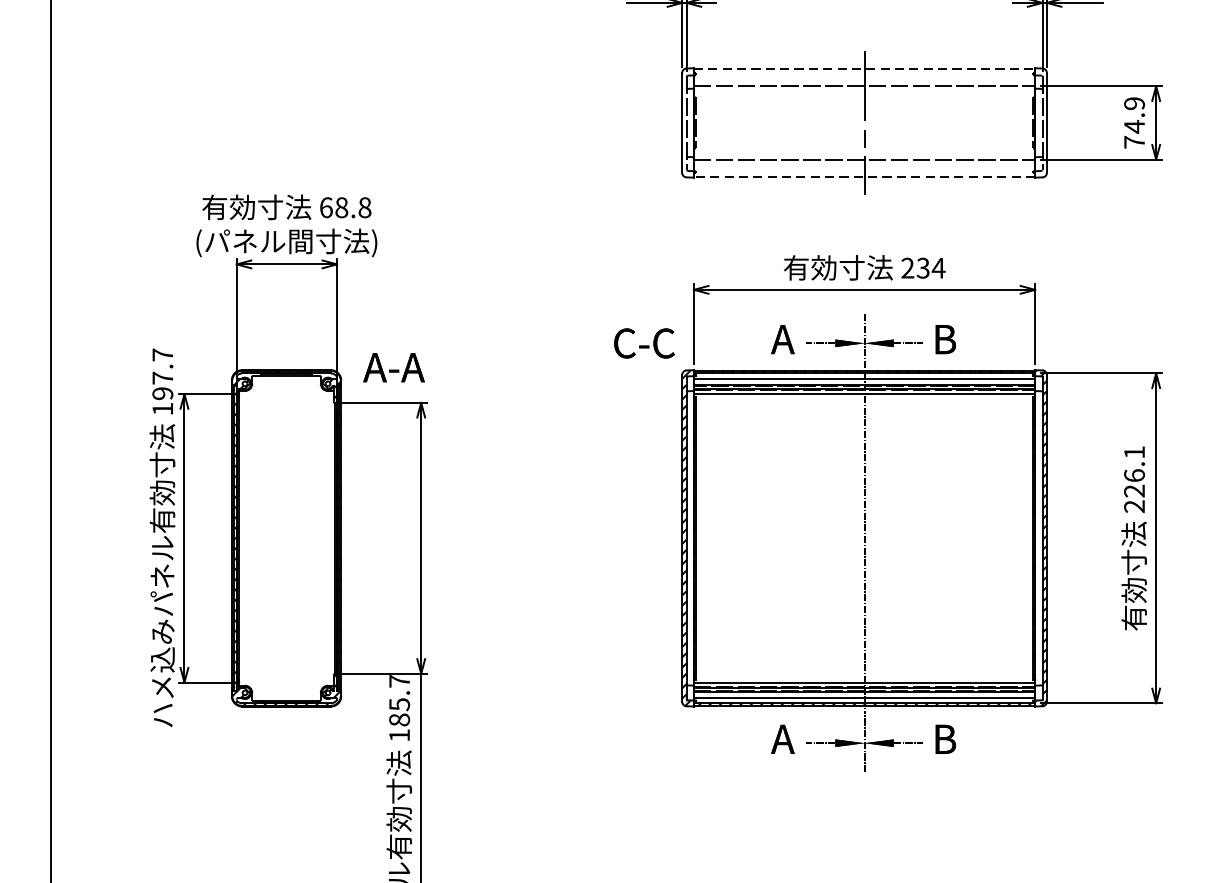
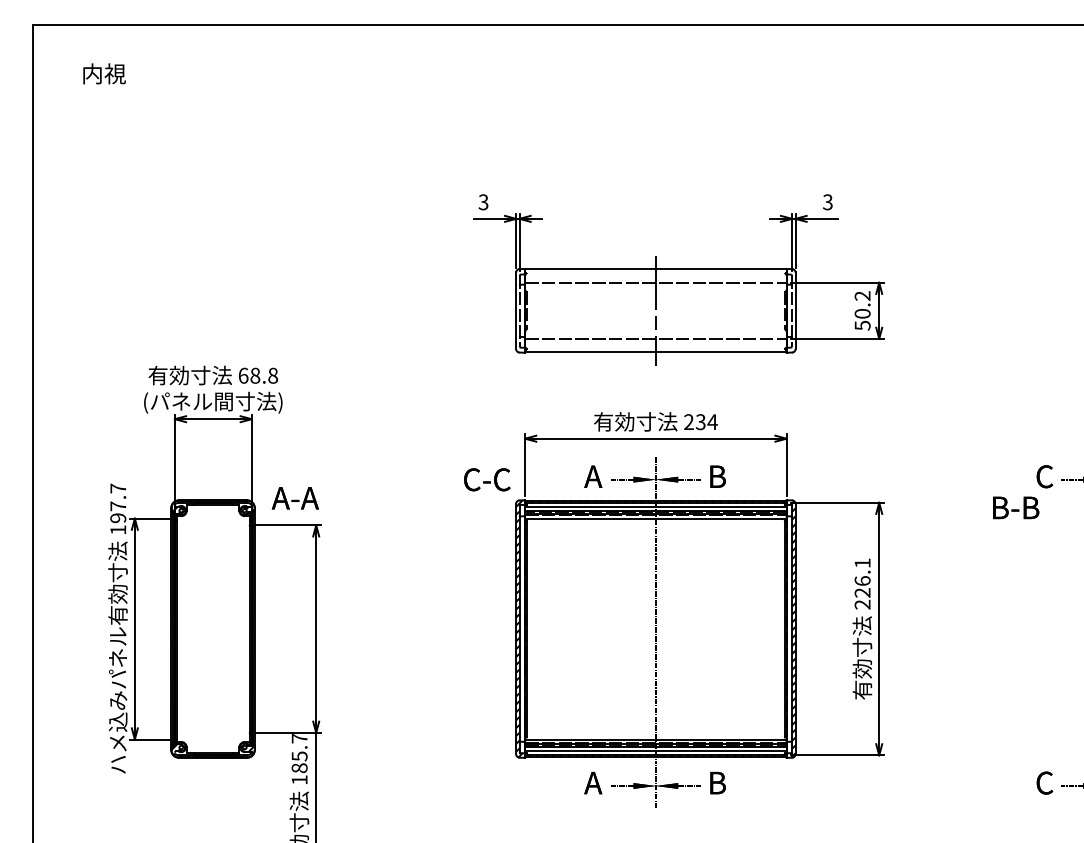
line: (864, 68) -> (655, 269), dashed -> solid
text: (1134, 122) -> (862, 310), 74.9 -> 50.2
line: (864, 177) -> (655, 352), dashed -> solid

